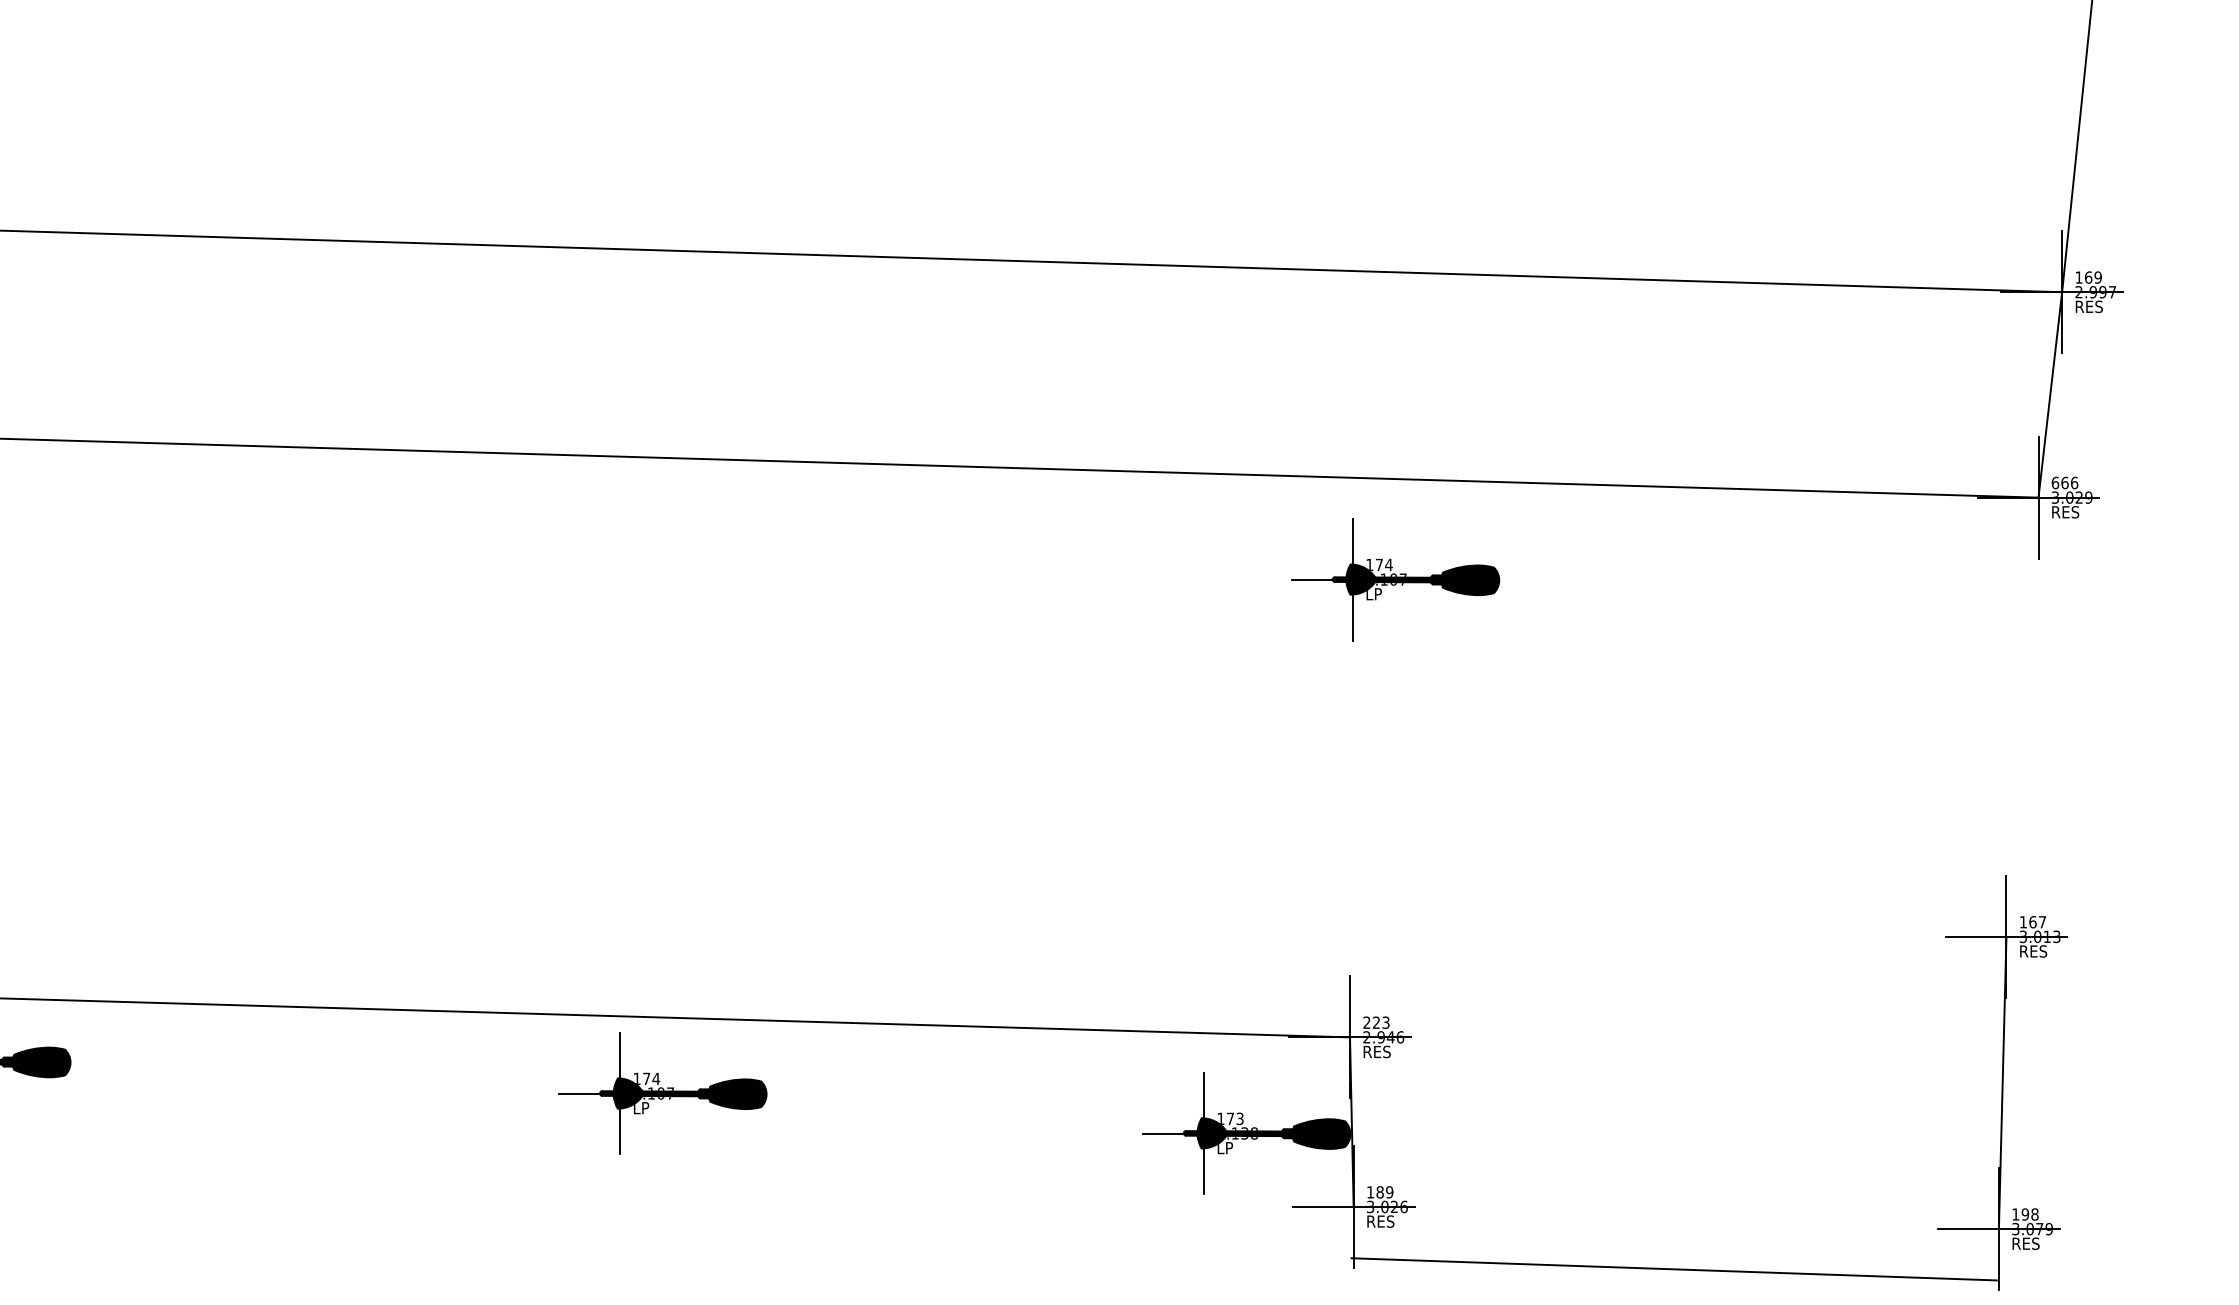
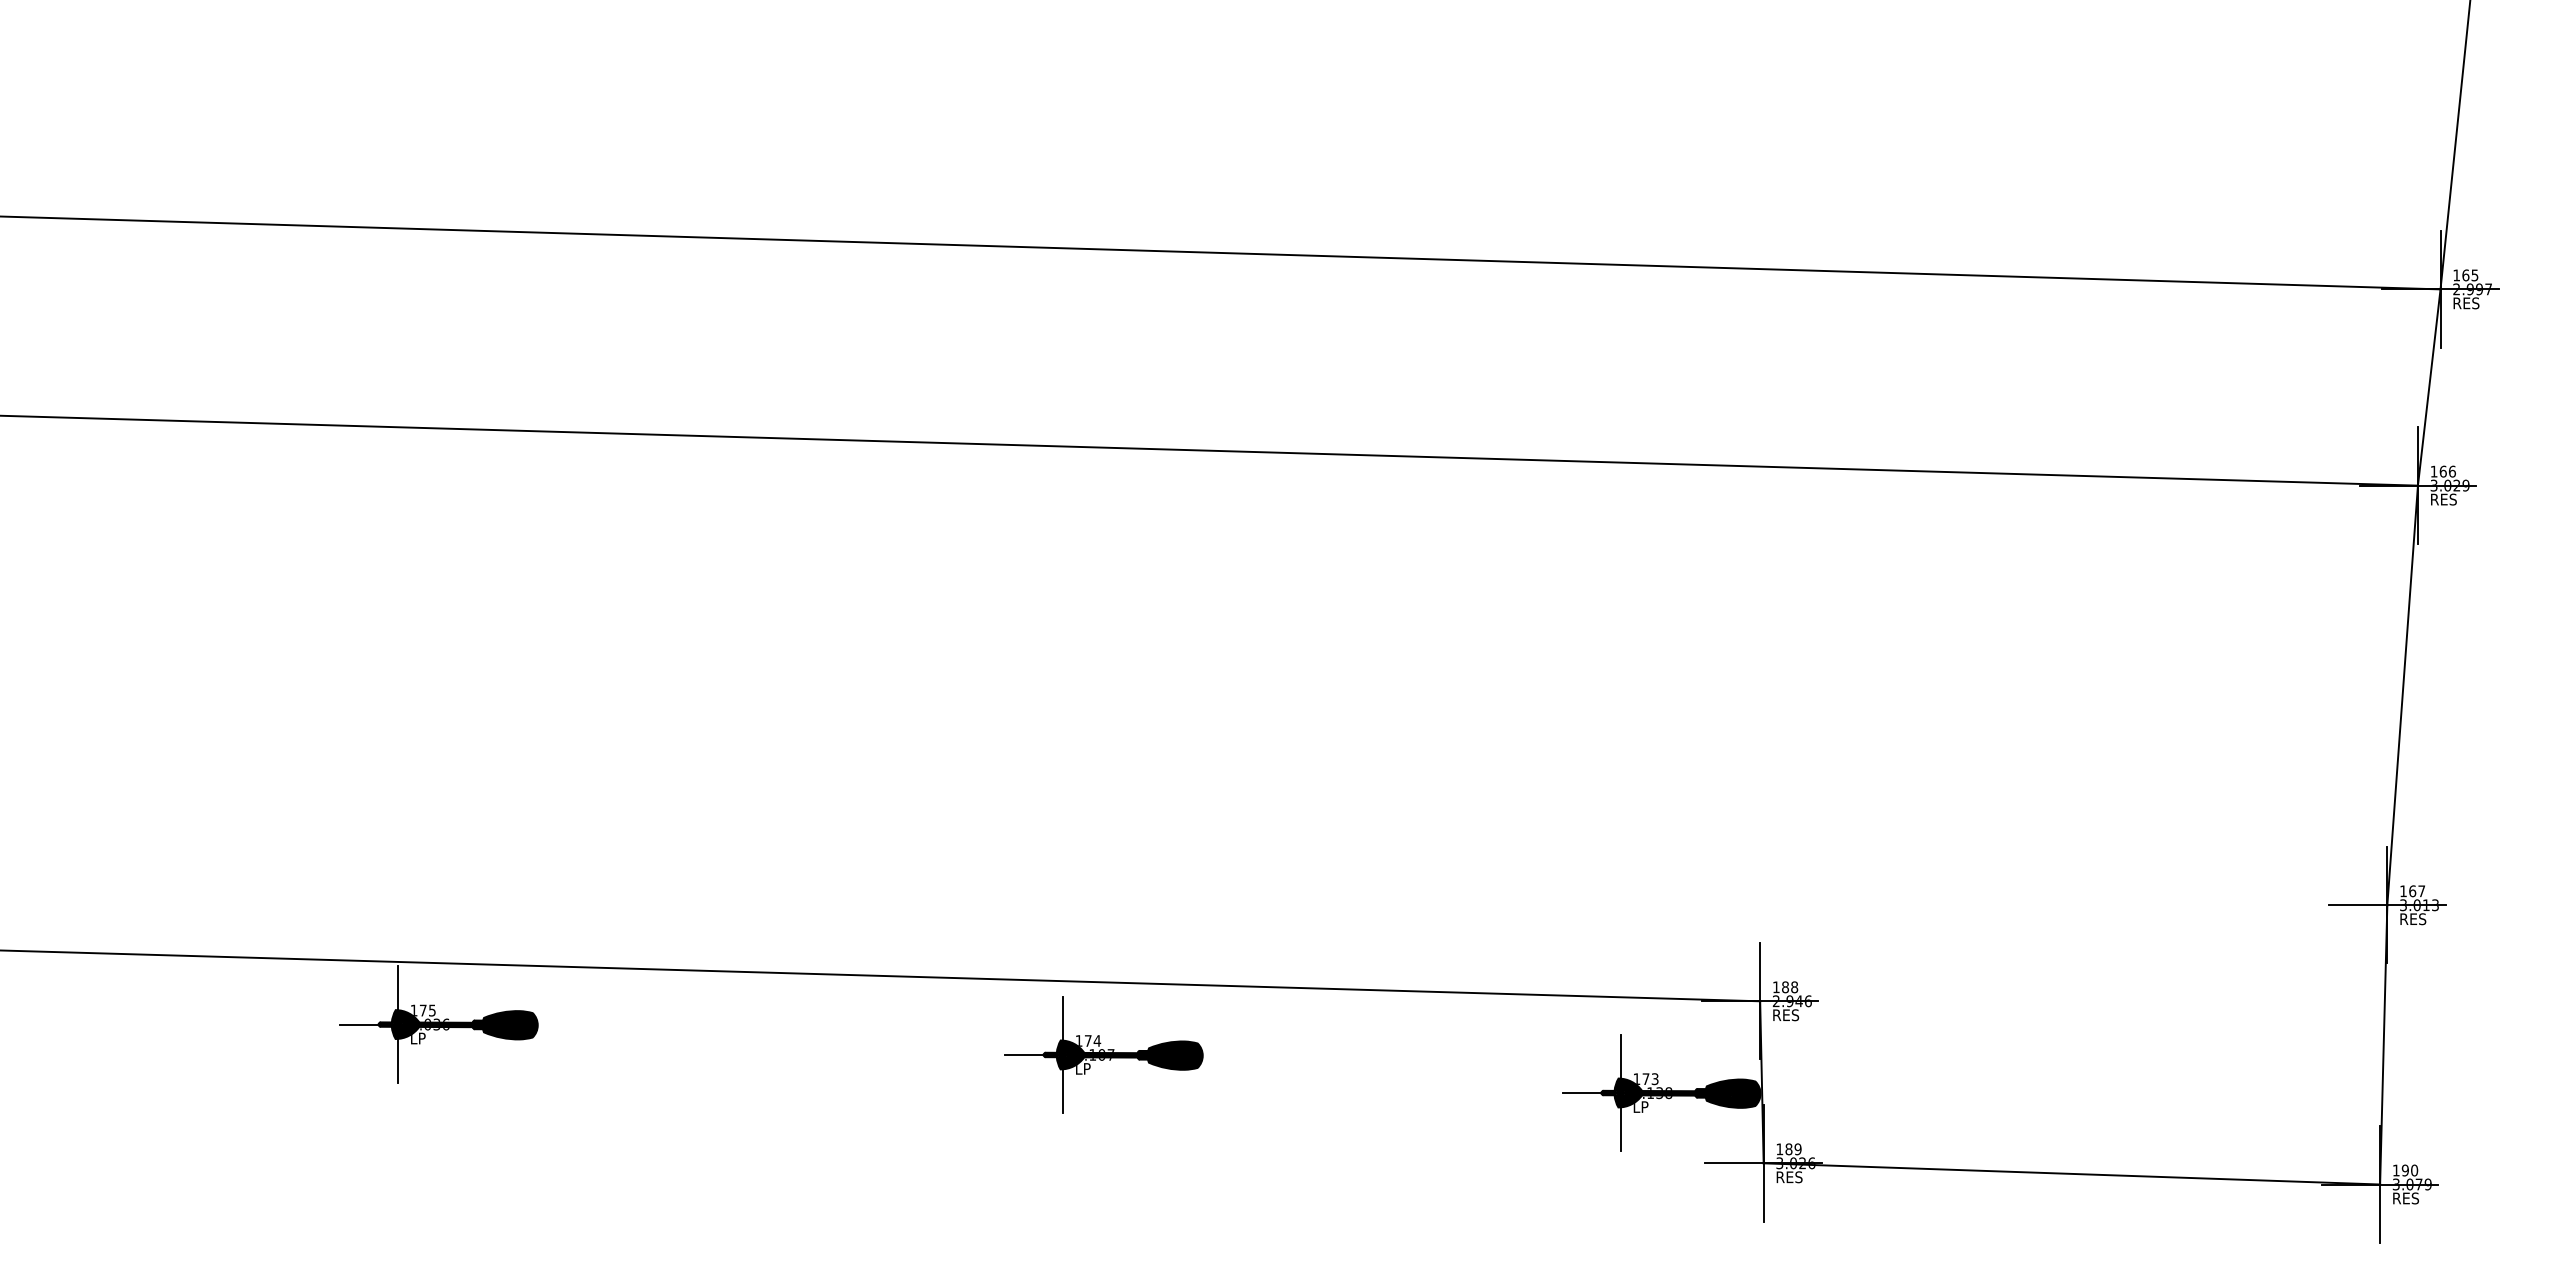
text: (2097, 277) -> (2474, 275), 169 -> 165
text: (2054, 482) -> (2433, 471), 666 -> 166
part: (1395, 579) -> (1803, 563), removed
line: (2022, 717) -> (2402, 695), added
text: (1376, 1022) -> (1785, 987), 223 -> 188
text: (2034, 1214) -> (2414, 1170), 198 -> 190
line: (1673, 1268) -> (2071, 1173), moved

